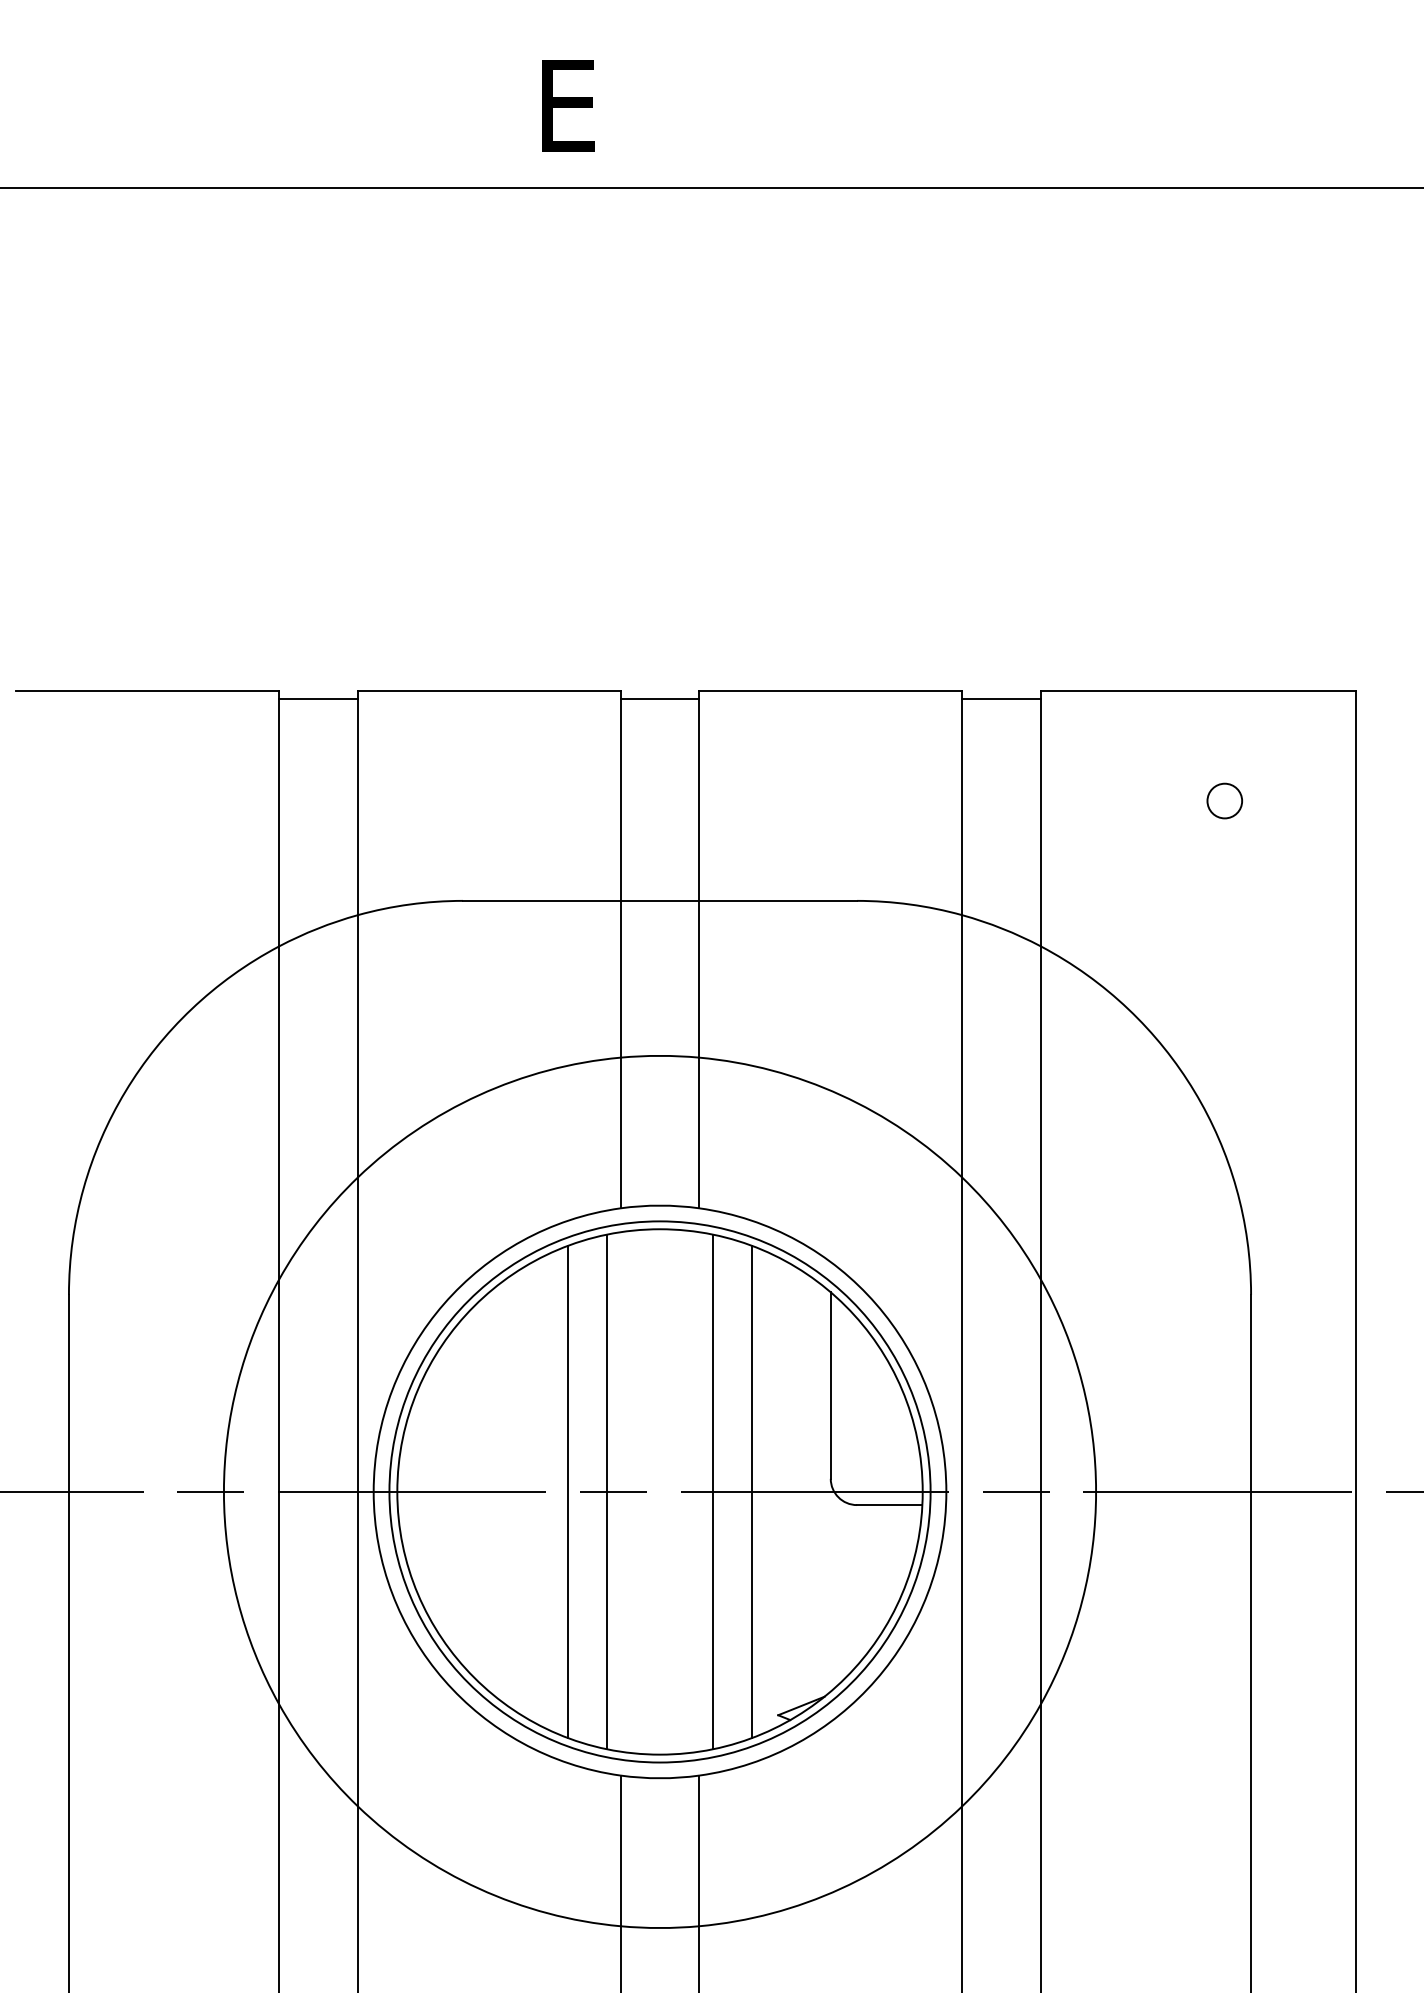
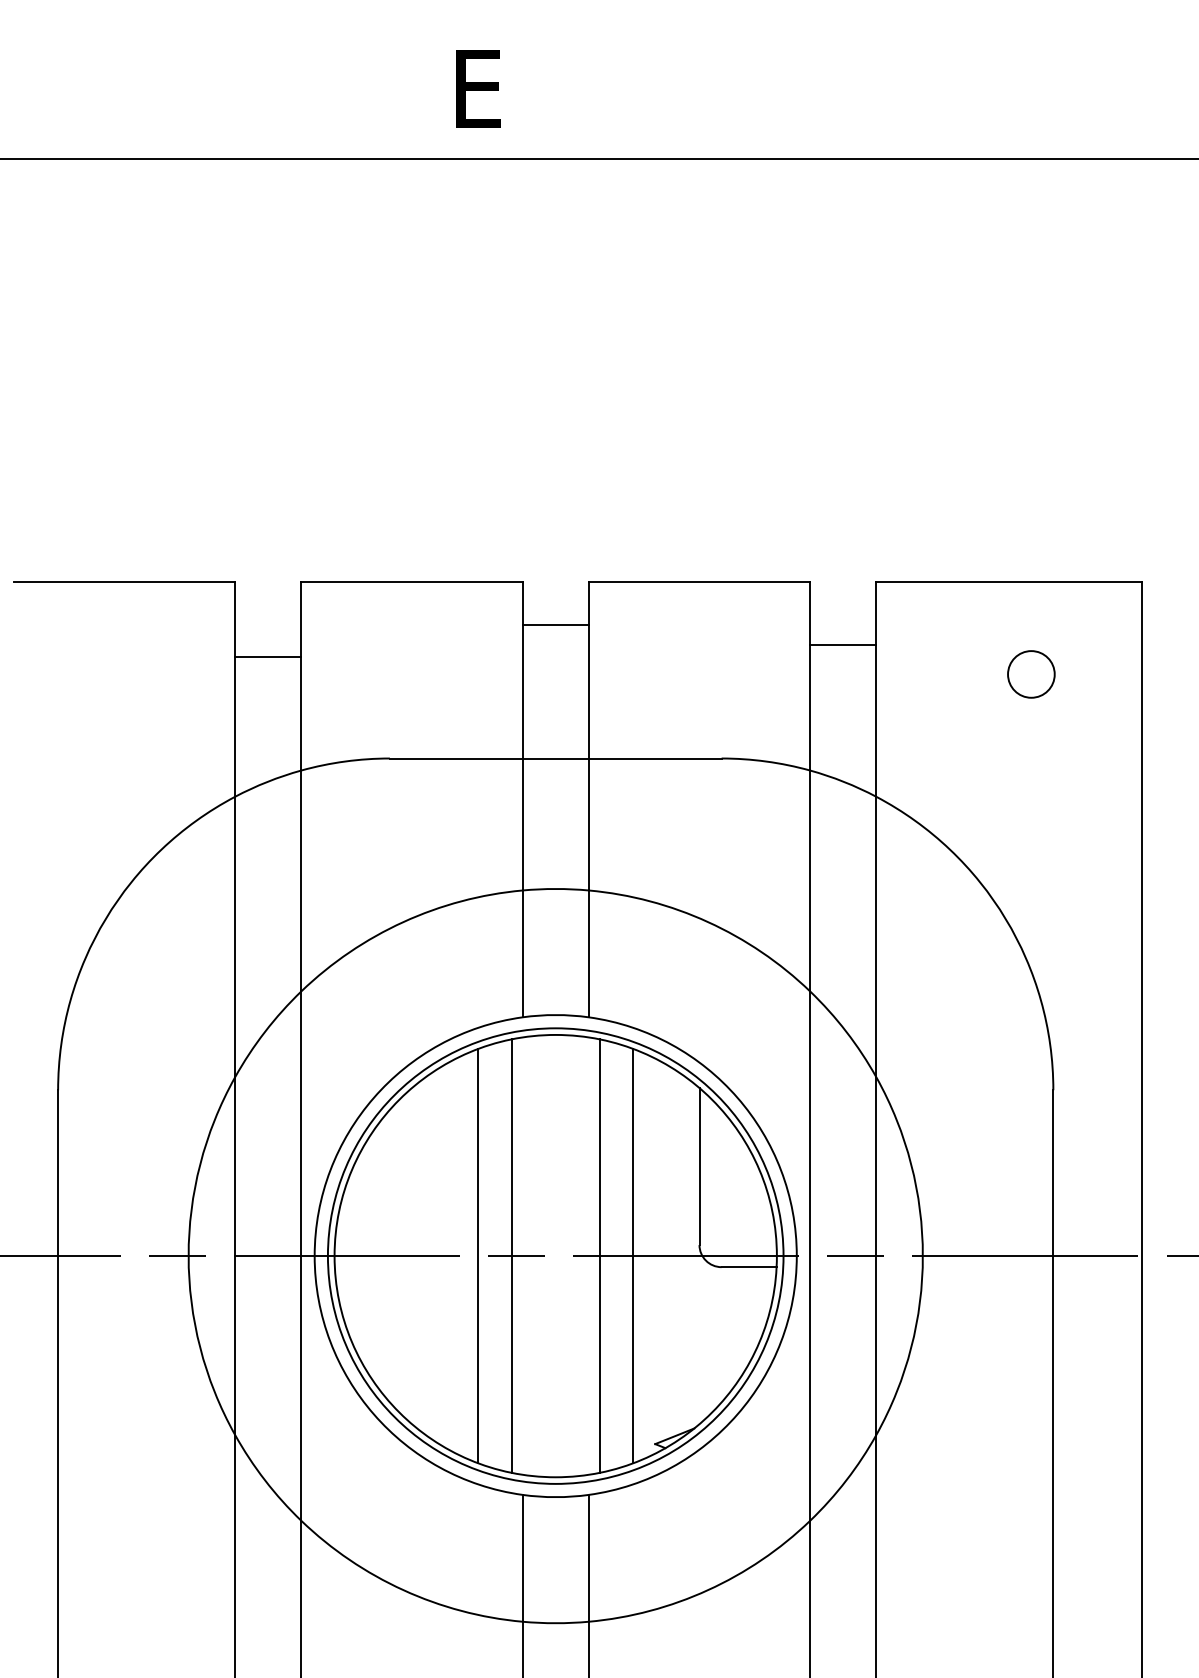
line: (318, 698) -> (268, 657), moved
line: (659, 698) -> (555, 625), moved
line: (1001, 698) -> (843, 645), moved
circle: (1223, 801) -> (1030, 674), size x1.6

